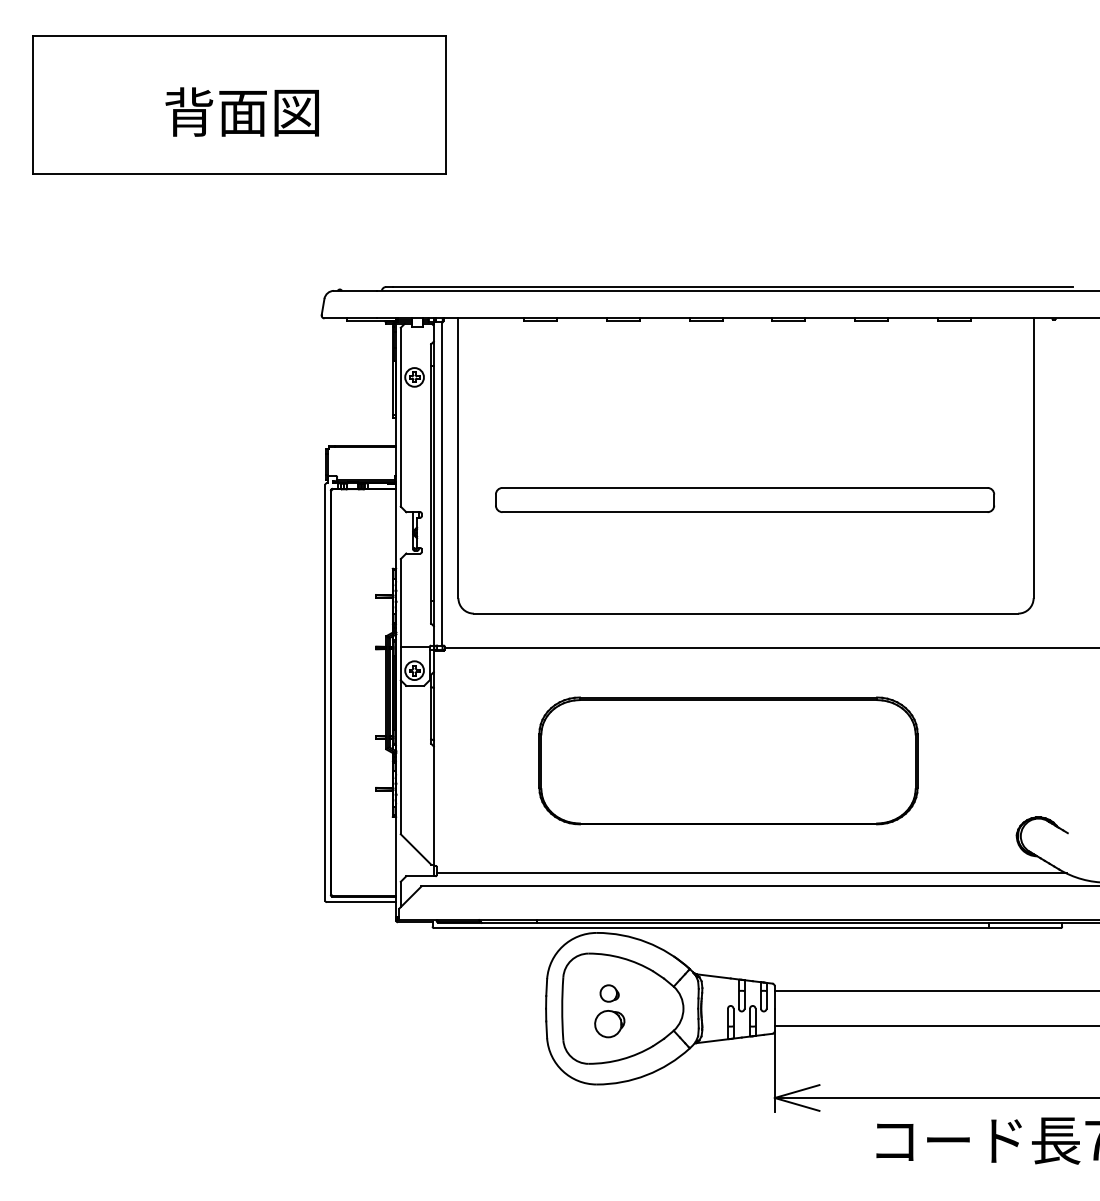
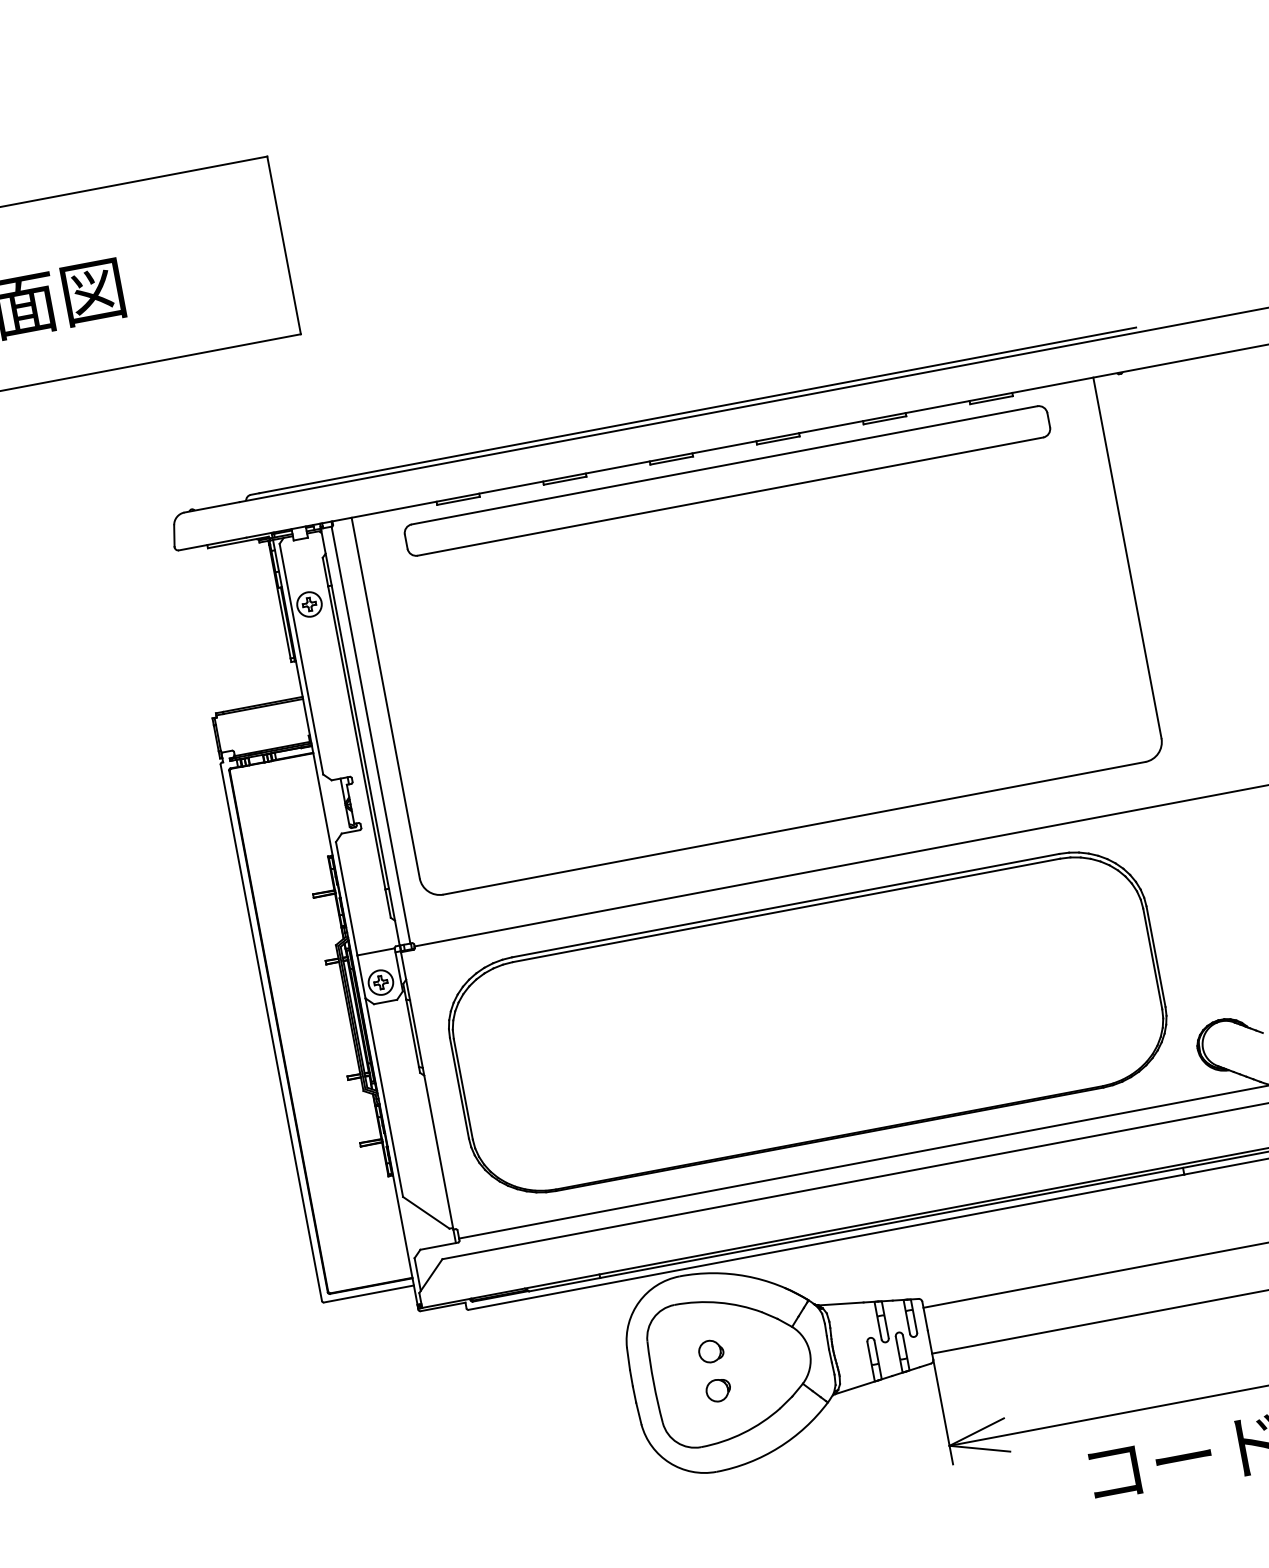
part: (745, 499) -> (727, 480), moved
part: (728, 760) -> (807, 1021), size x1.43
part: (609, 1023) -> (718, 1390), size x0.62

